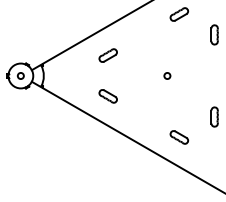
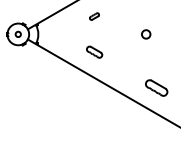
part: (107, 55) -> (93, 16), size x0.6
circle: (167, 75) -> (146, 34), size x1.6
part: (179, 137) -> (156, 88), size x1.4

